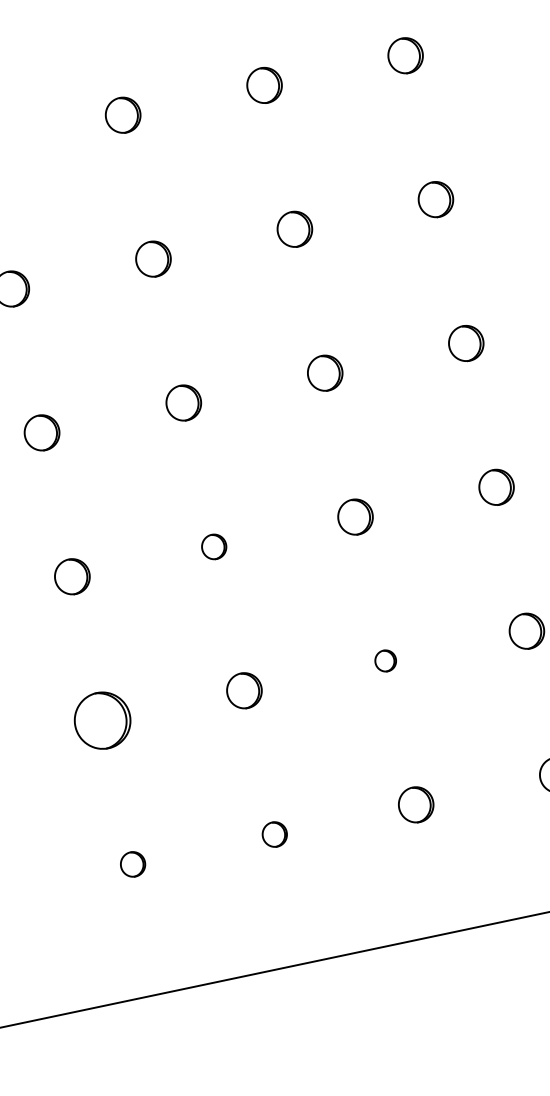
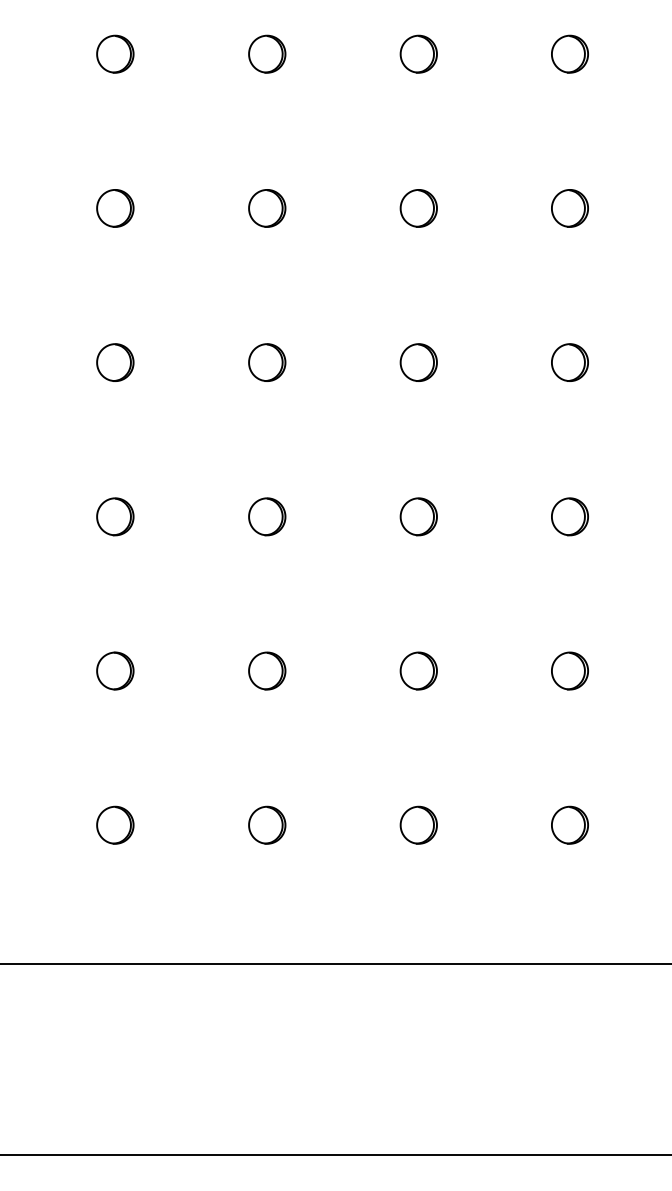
part: (214, 546) -> (267, 516), size x1.43
part: (385, 660) -> (418, 670), size x1.67
part: (102, 720) -> (115, 670), size x0.62
part: (274, 833) -> (267, 824), size x1.43
part: (133, 863) -> (115, 824), size x1.43

